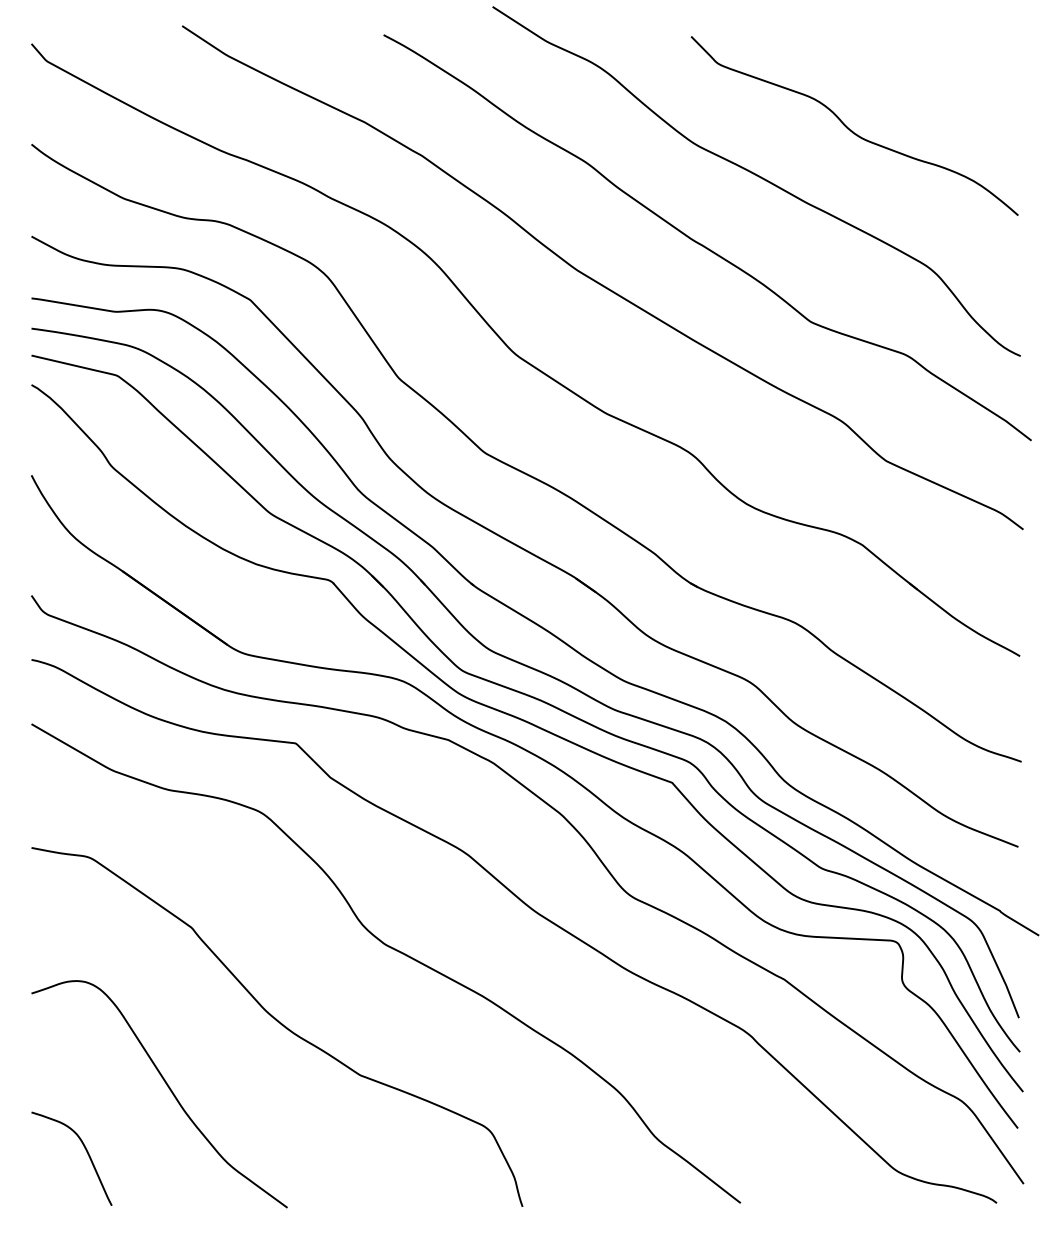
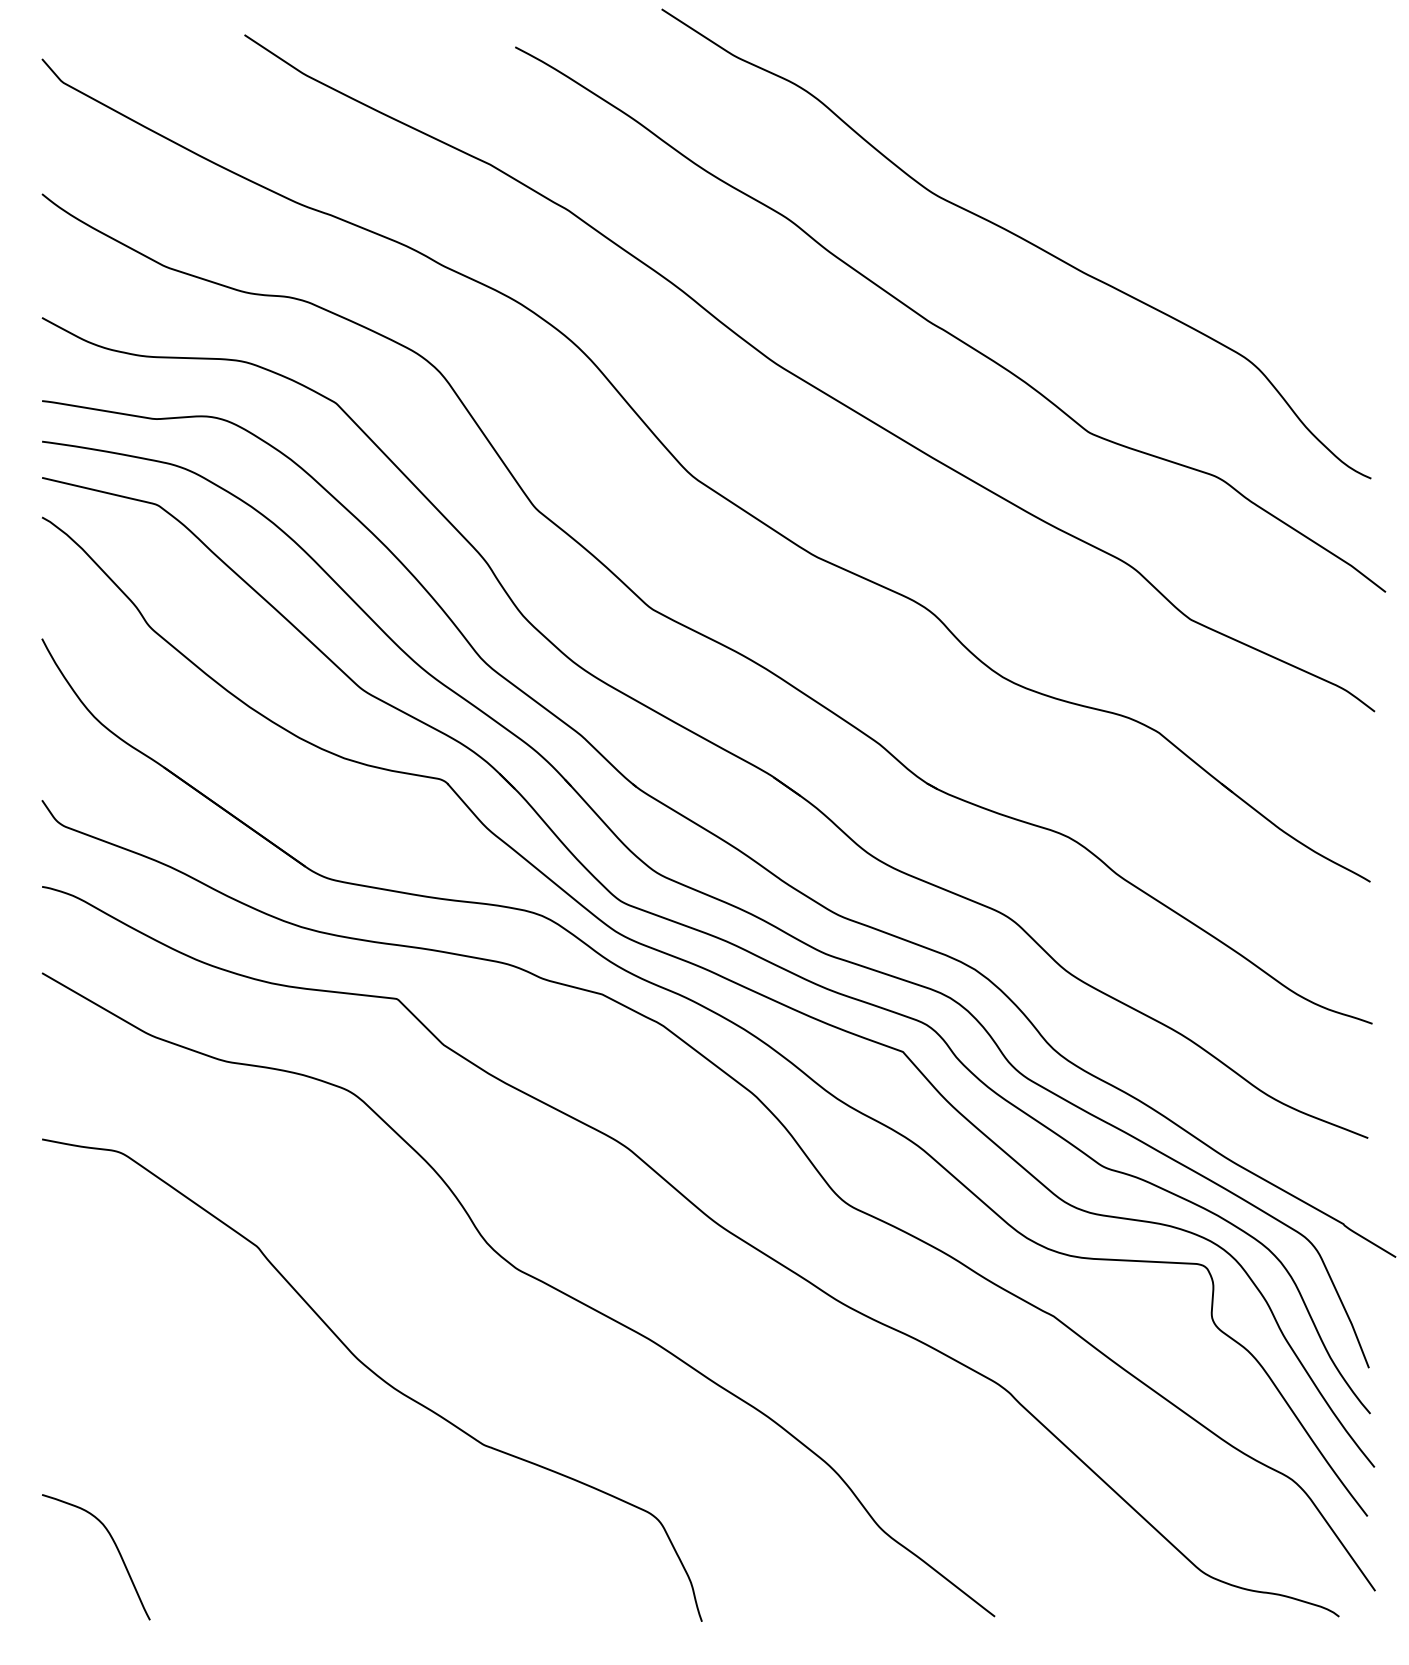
curve: (851, 129) -> (1143, 174), removed
curve: (169, 1089) -> (227, 1464), removed

